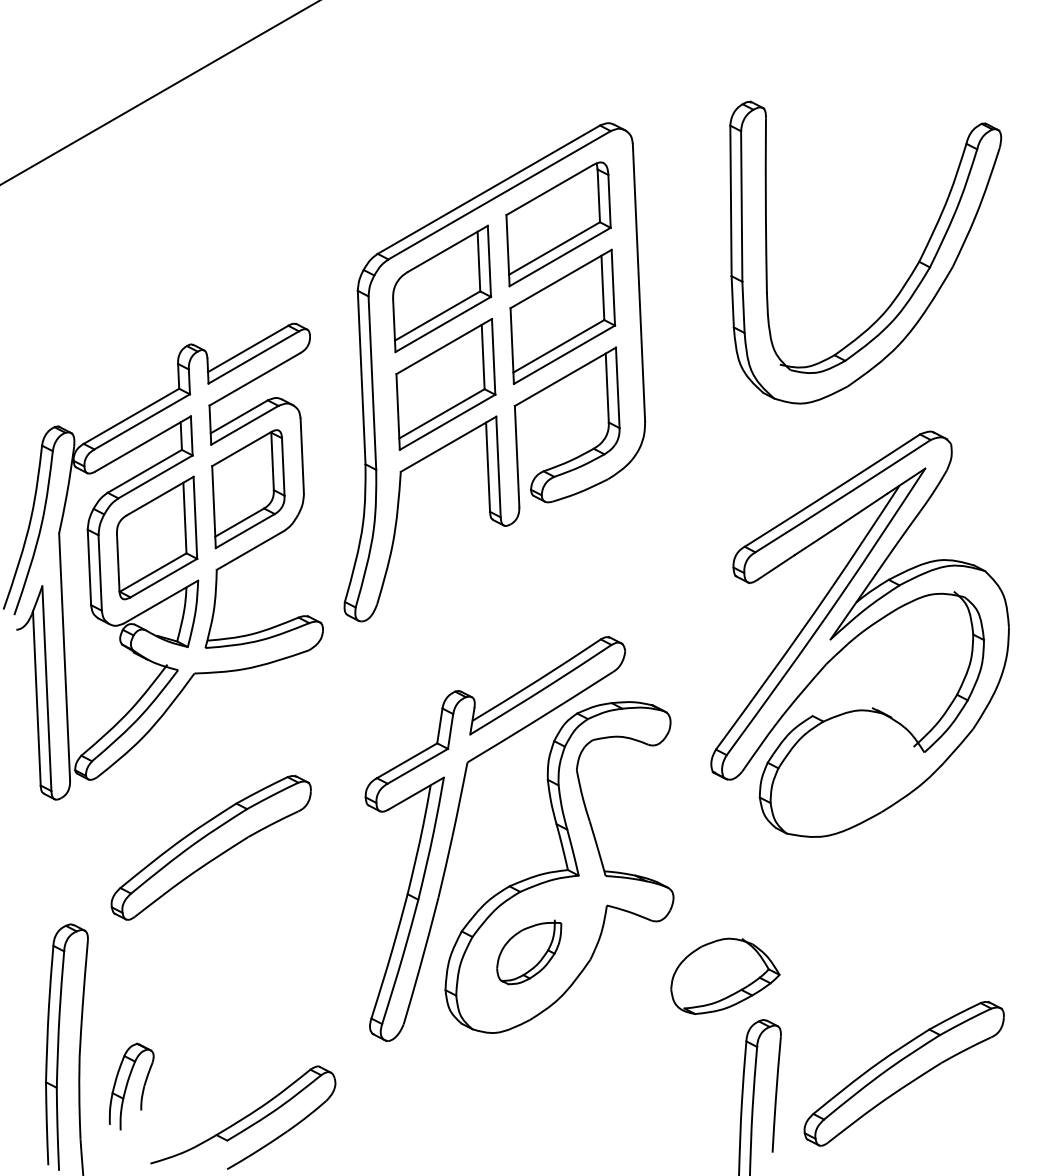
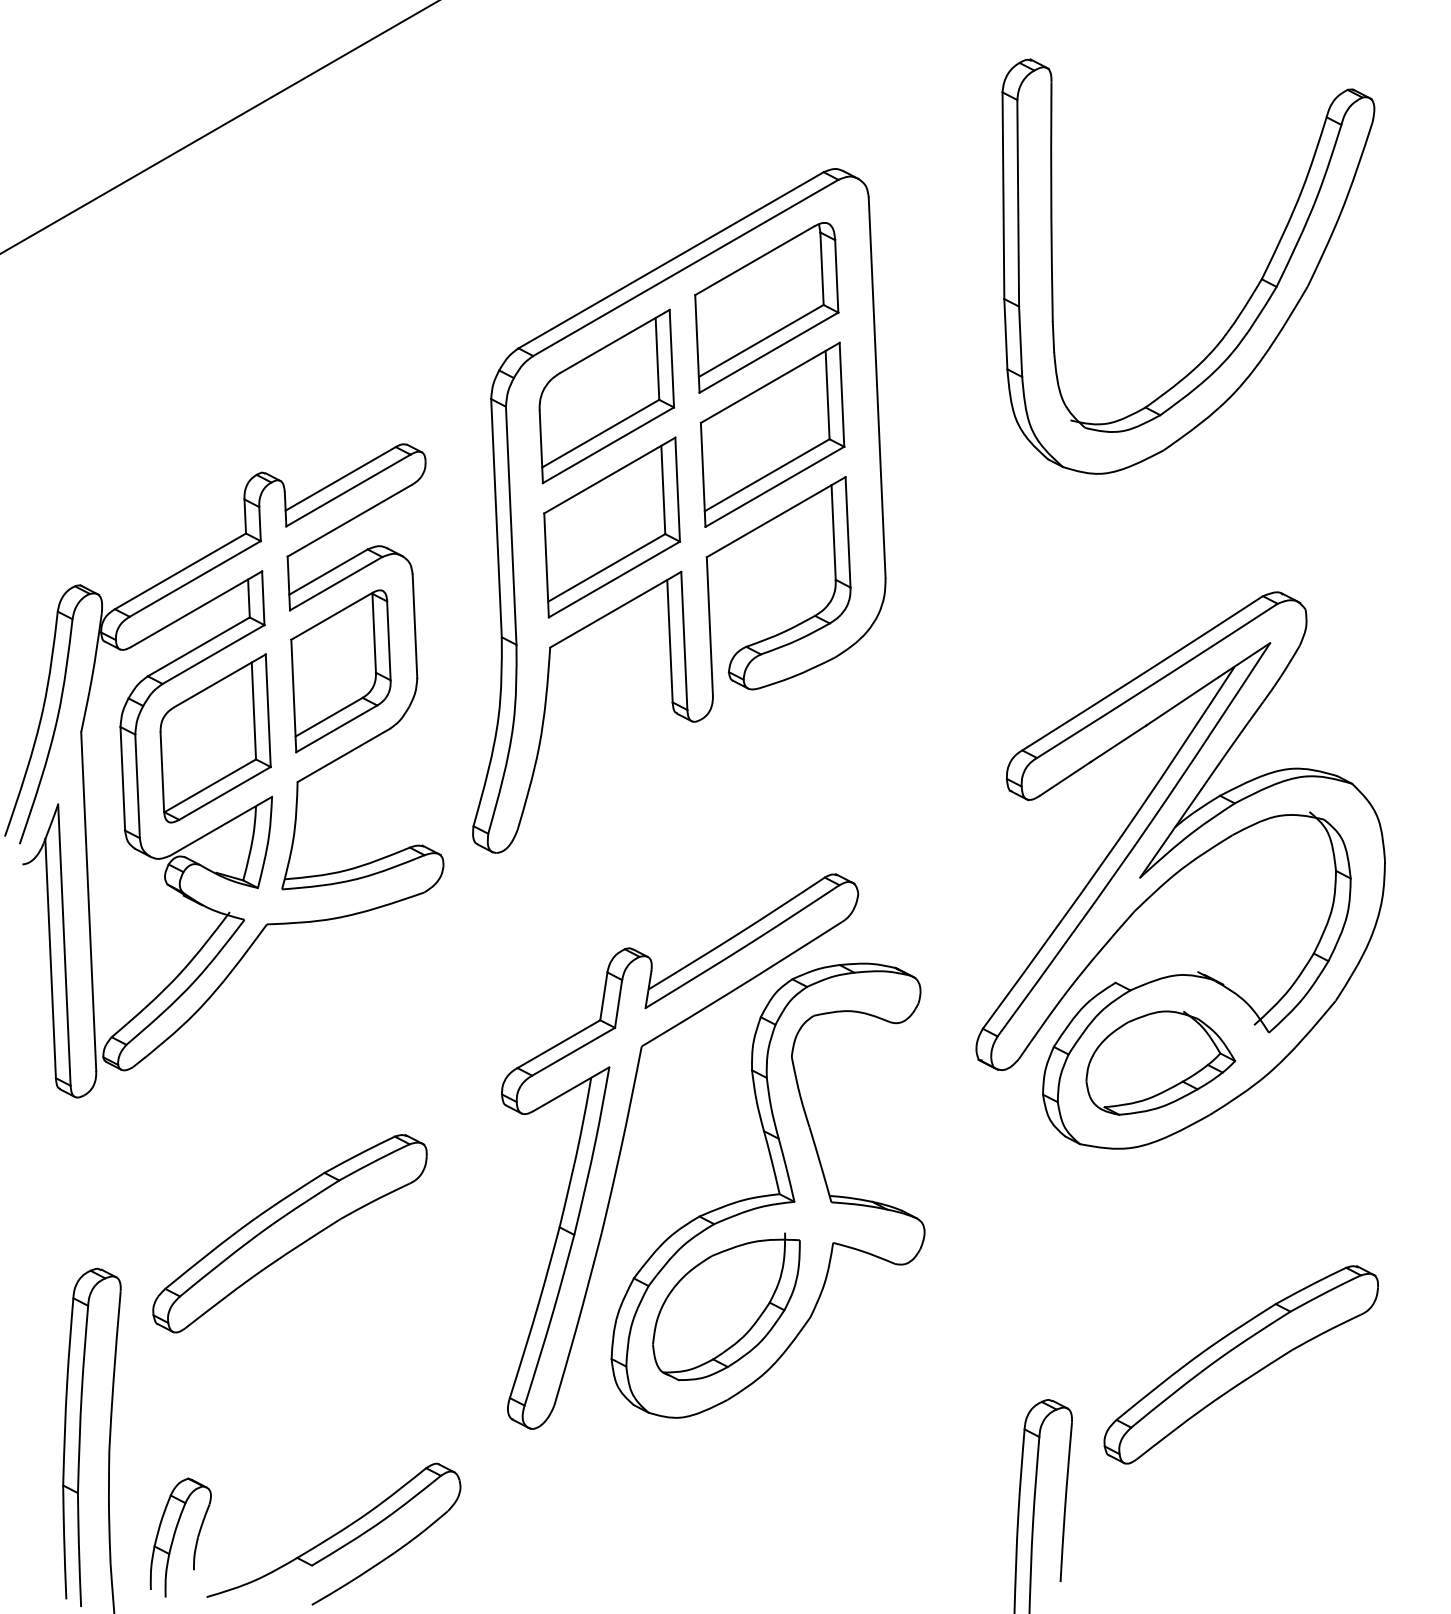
part: (908, 277) -> (1247, 300), moved
part: (210, 847) -> (289, 1233), moved
part: (529, 951) -> (726, 1306), size x1.67
part: (725, 975) -> (1160, 1062), moved
part: (903, 1073) -> (1240, 1364), moved
part: (131, 1086) -> (180, 1537), moved

